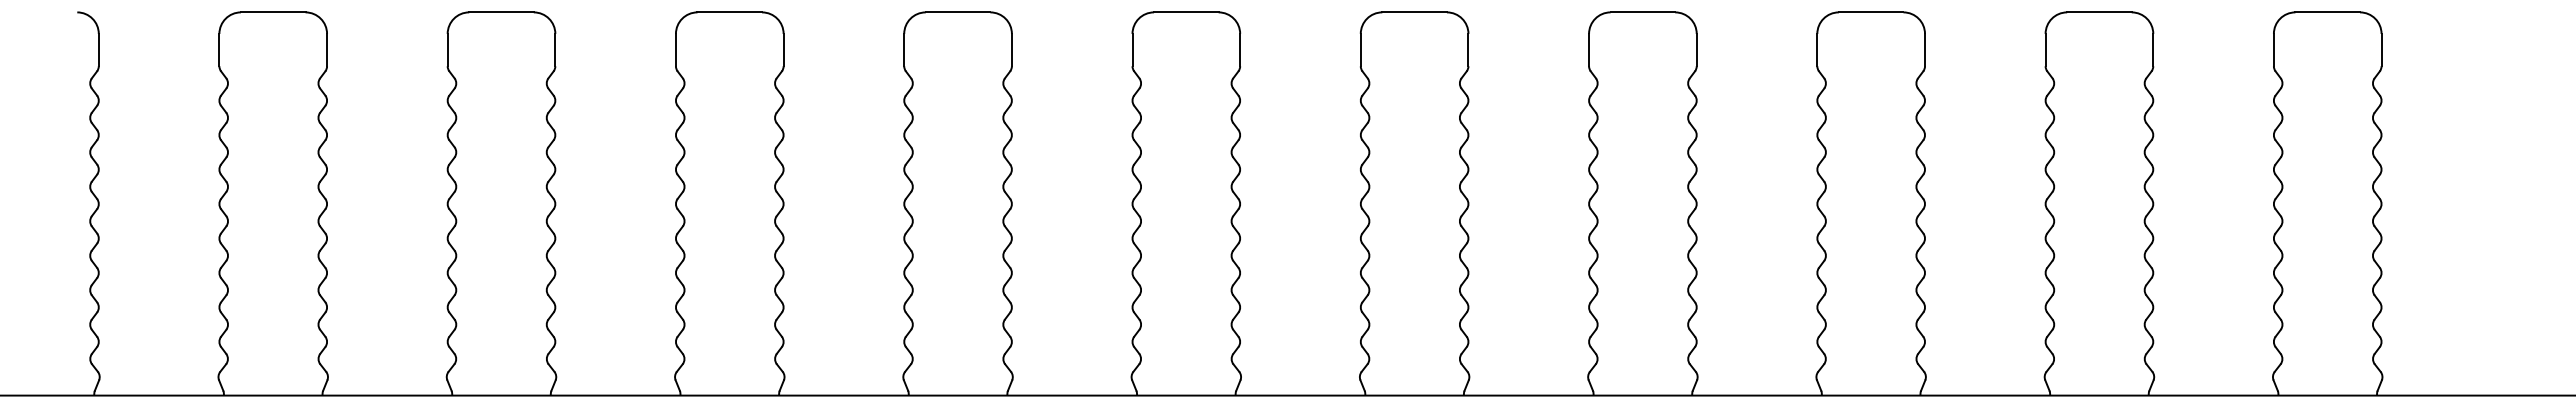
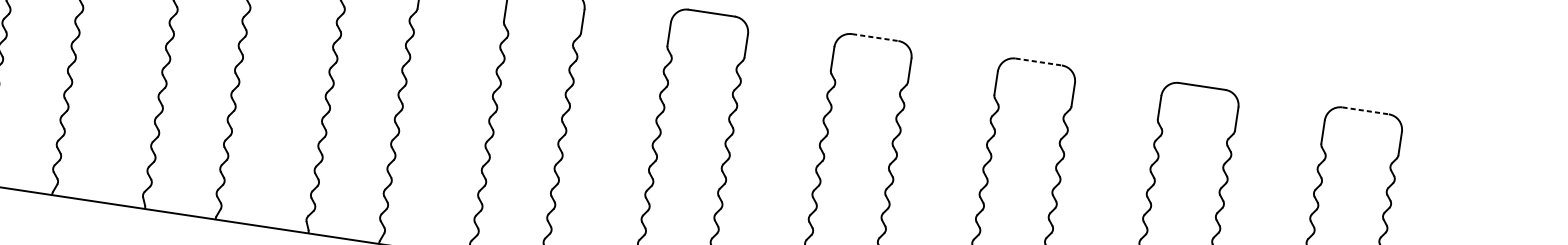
line: (1643, 12) -> (875, 37), solid -> dashed
line: (1871, 12) -> (1038, 62), solid -> dashed
line: (2328, 12) -> (1366, 111), solid -> dashed

